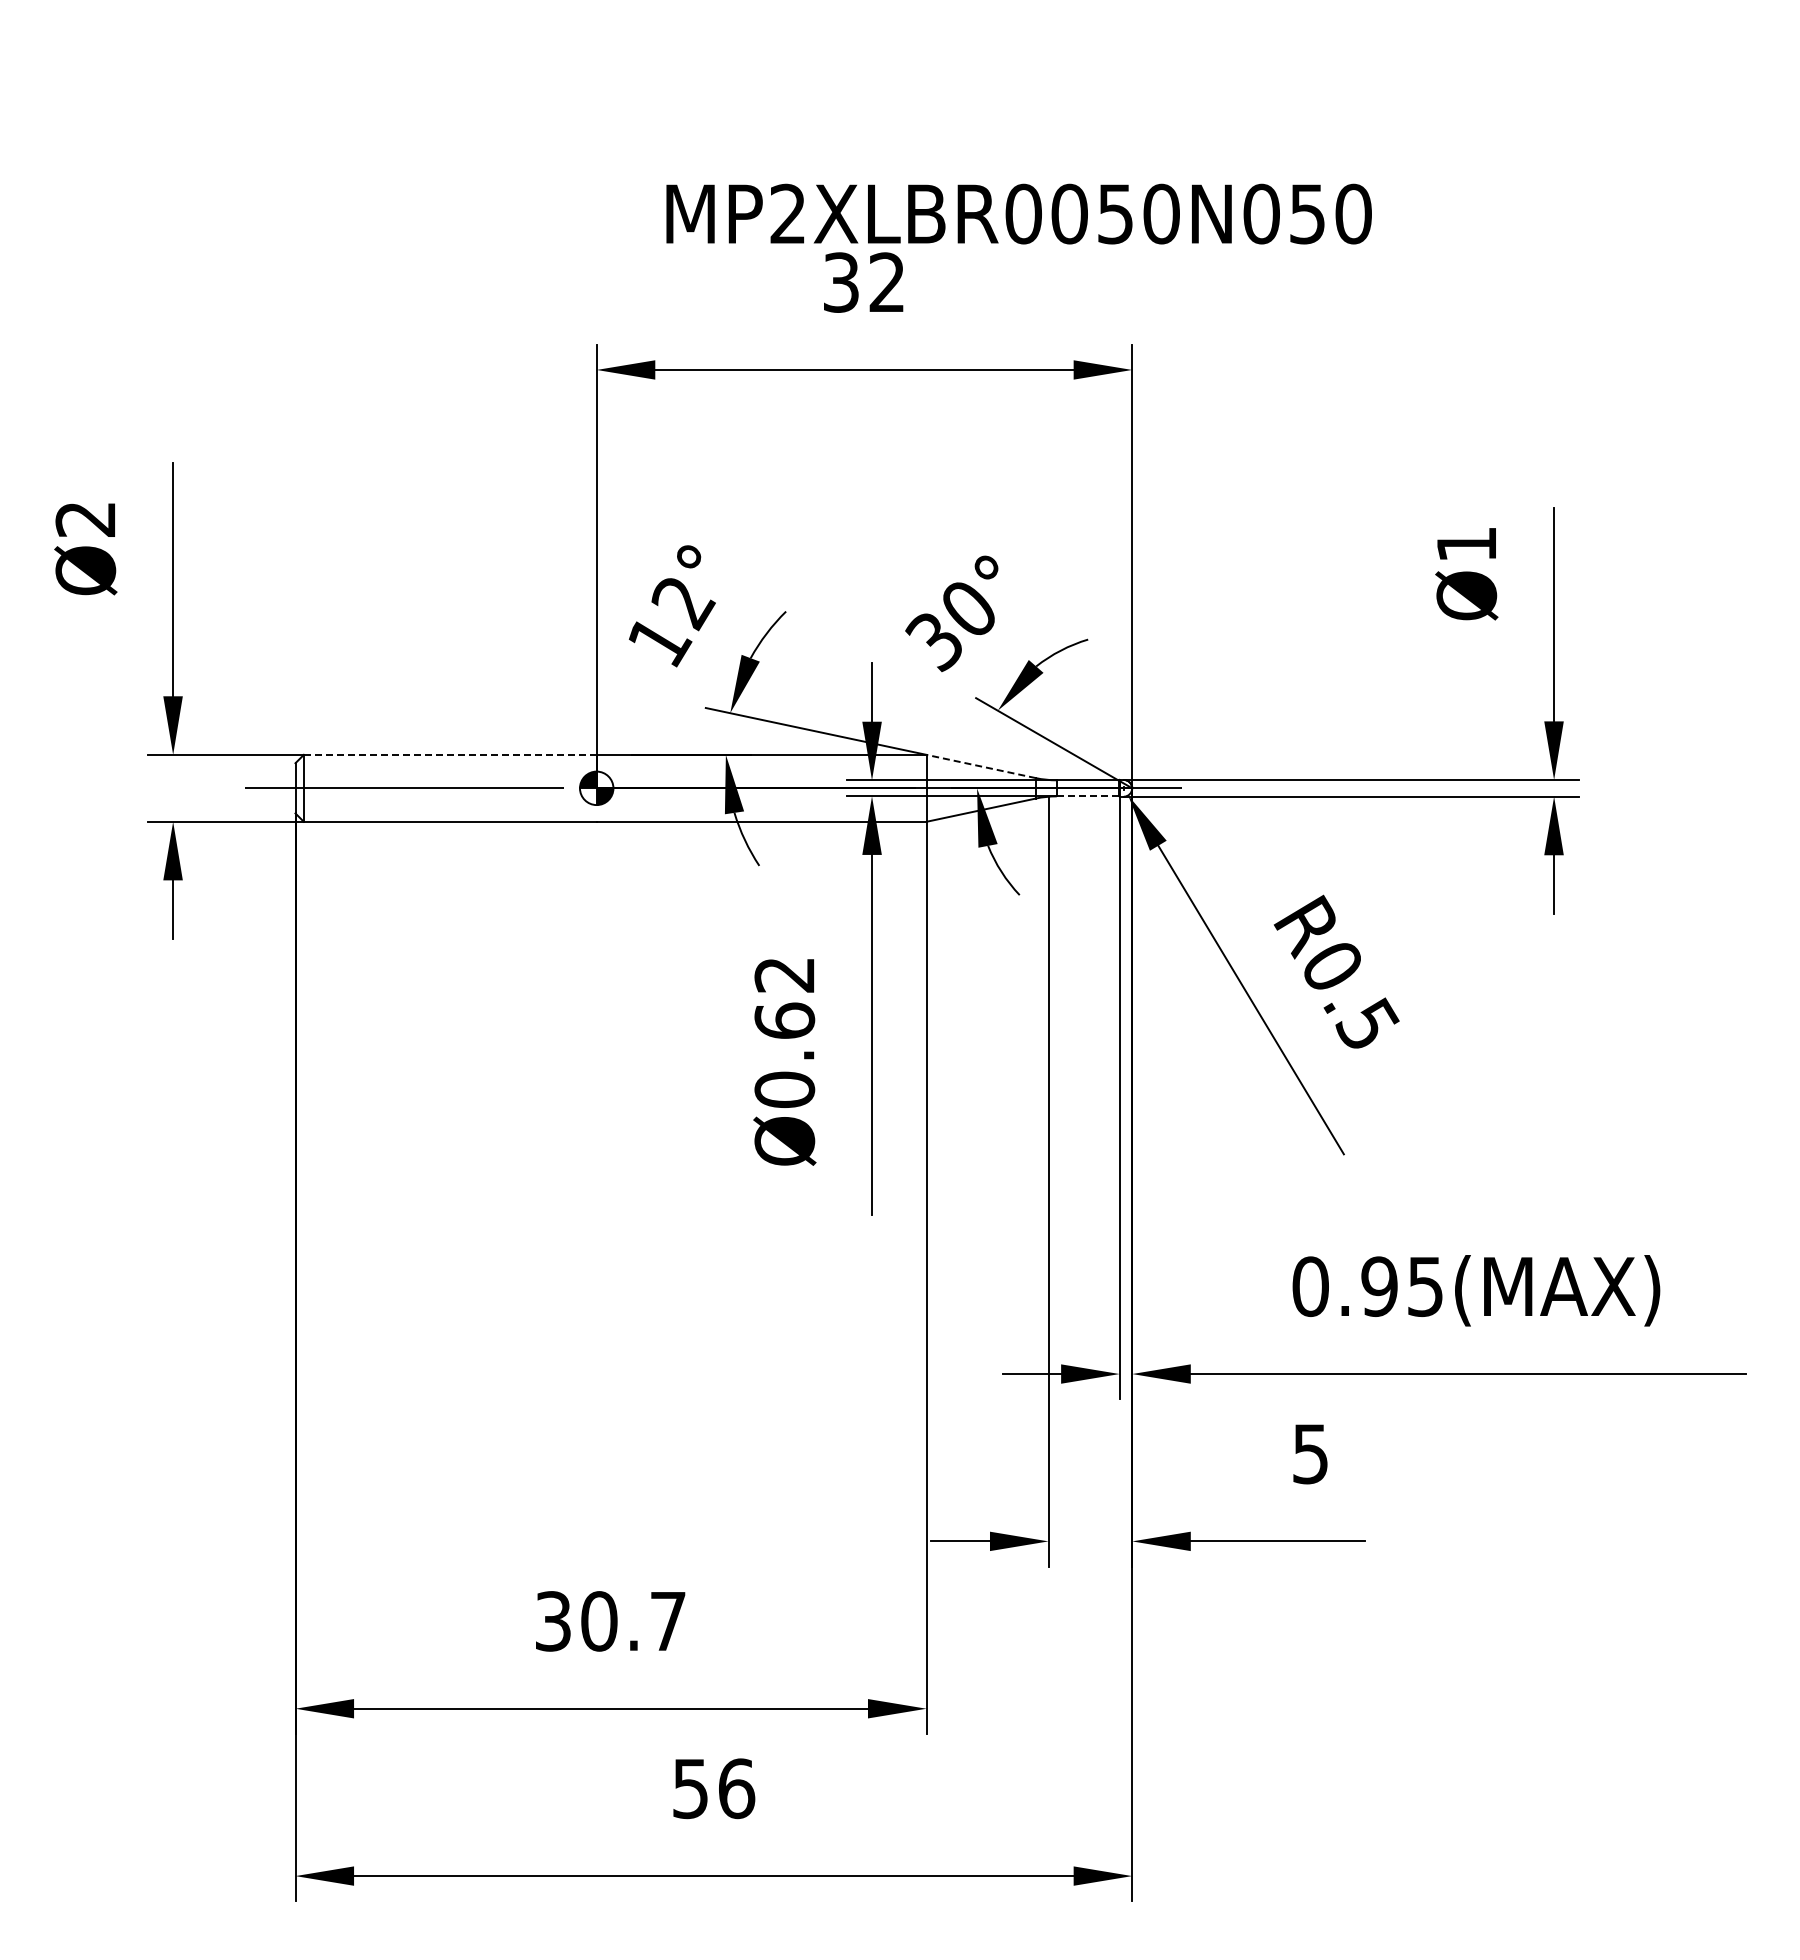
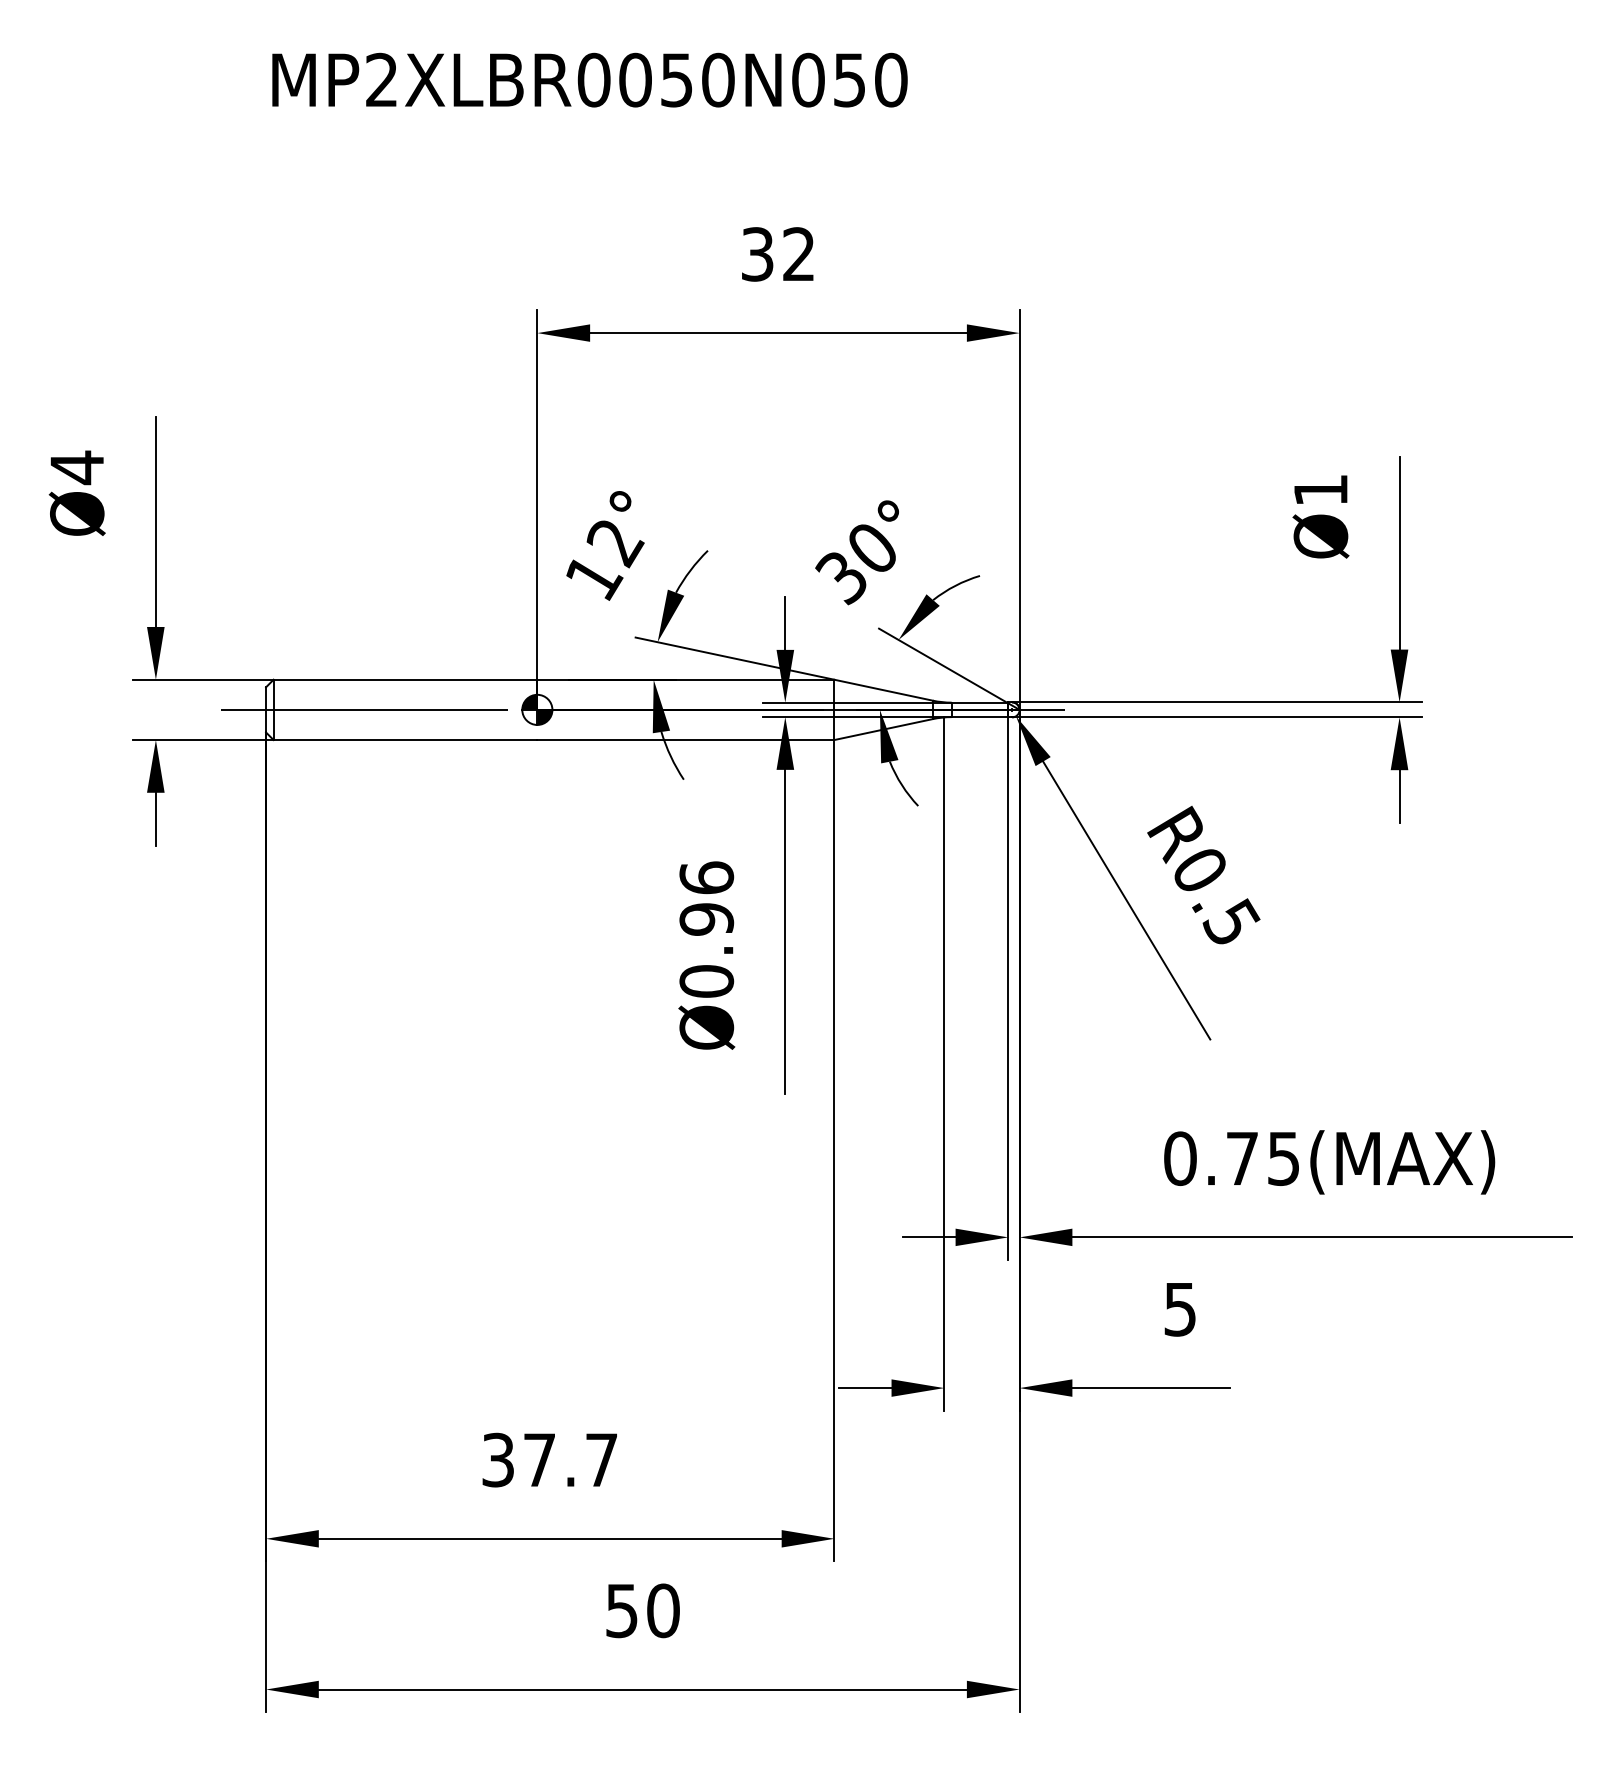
text: (1018, 213) -> (589, 79), moved
text: (85, 519) -> (76, 467), Ø2 -> Ø4
line: (449, 754) -> (404, 679), dashed -> solid
line: (981, 766) -> (883, 690), dashed -> solid
line: (1087, 796) -> (979, 717), dashed -> solid
text: (784, 997) -> (706, 898), Ø0.62 -> Ø0.96
text: (1379, 1286) -> (1242, 1158), 0.95(MAX) -> 0.75(MAX)
text: (599, 1621) -> (539, 1460), 30.7 -> 37.7
text: (736, 1788) -> (663, 1610), 56 -> 50

